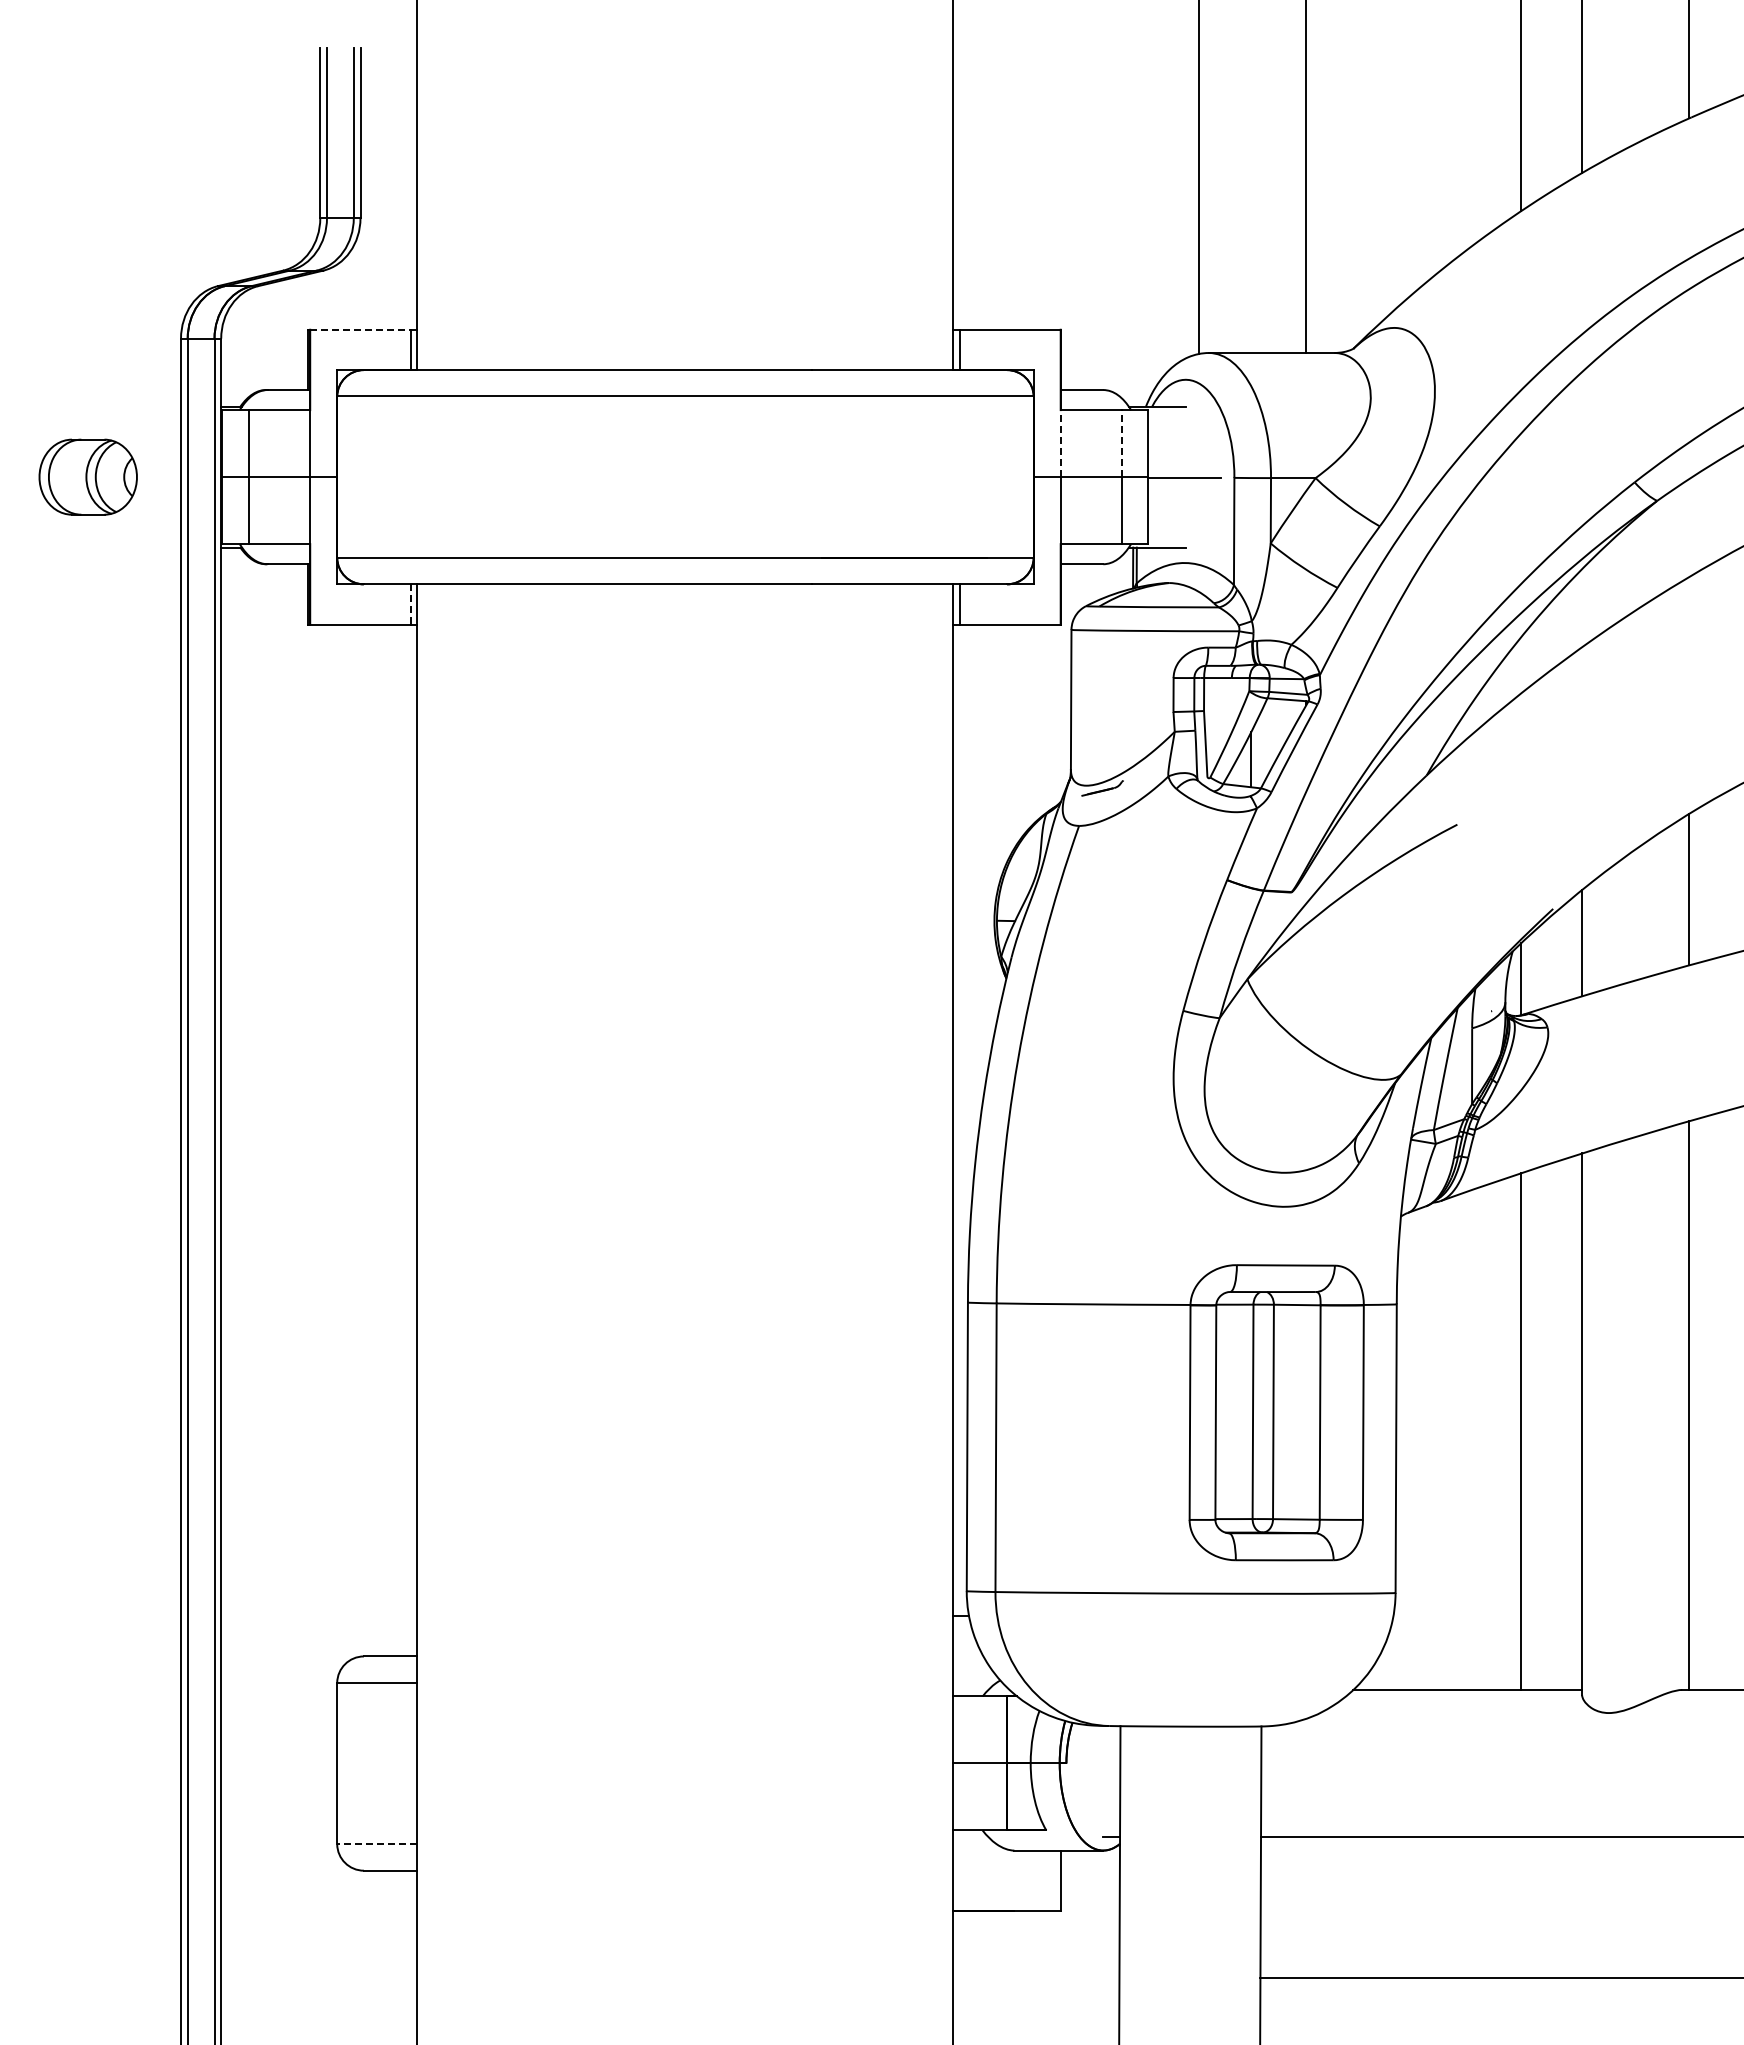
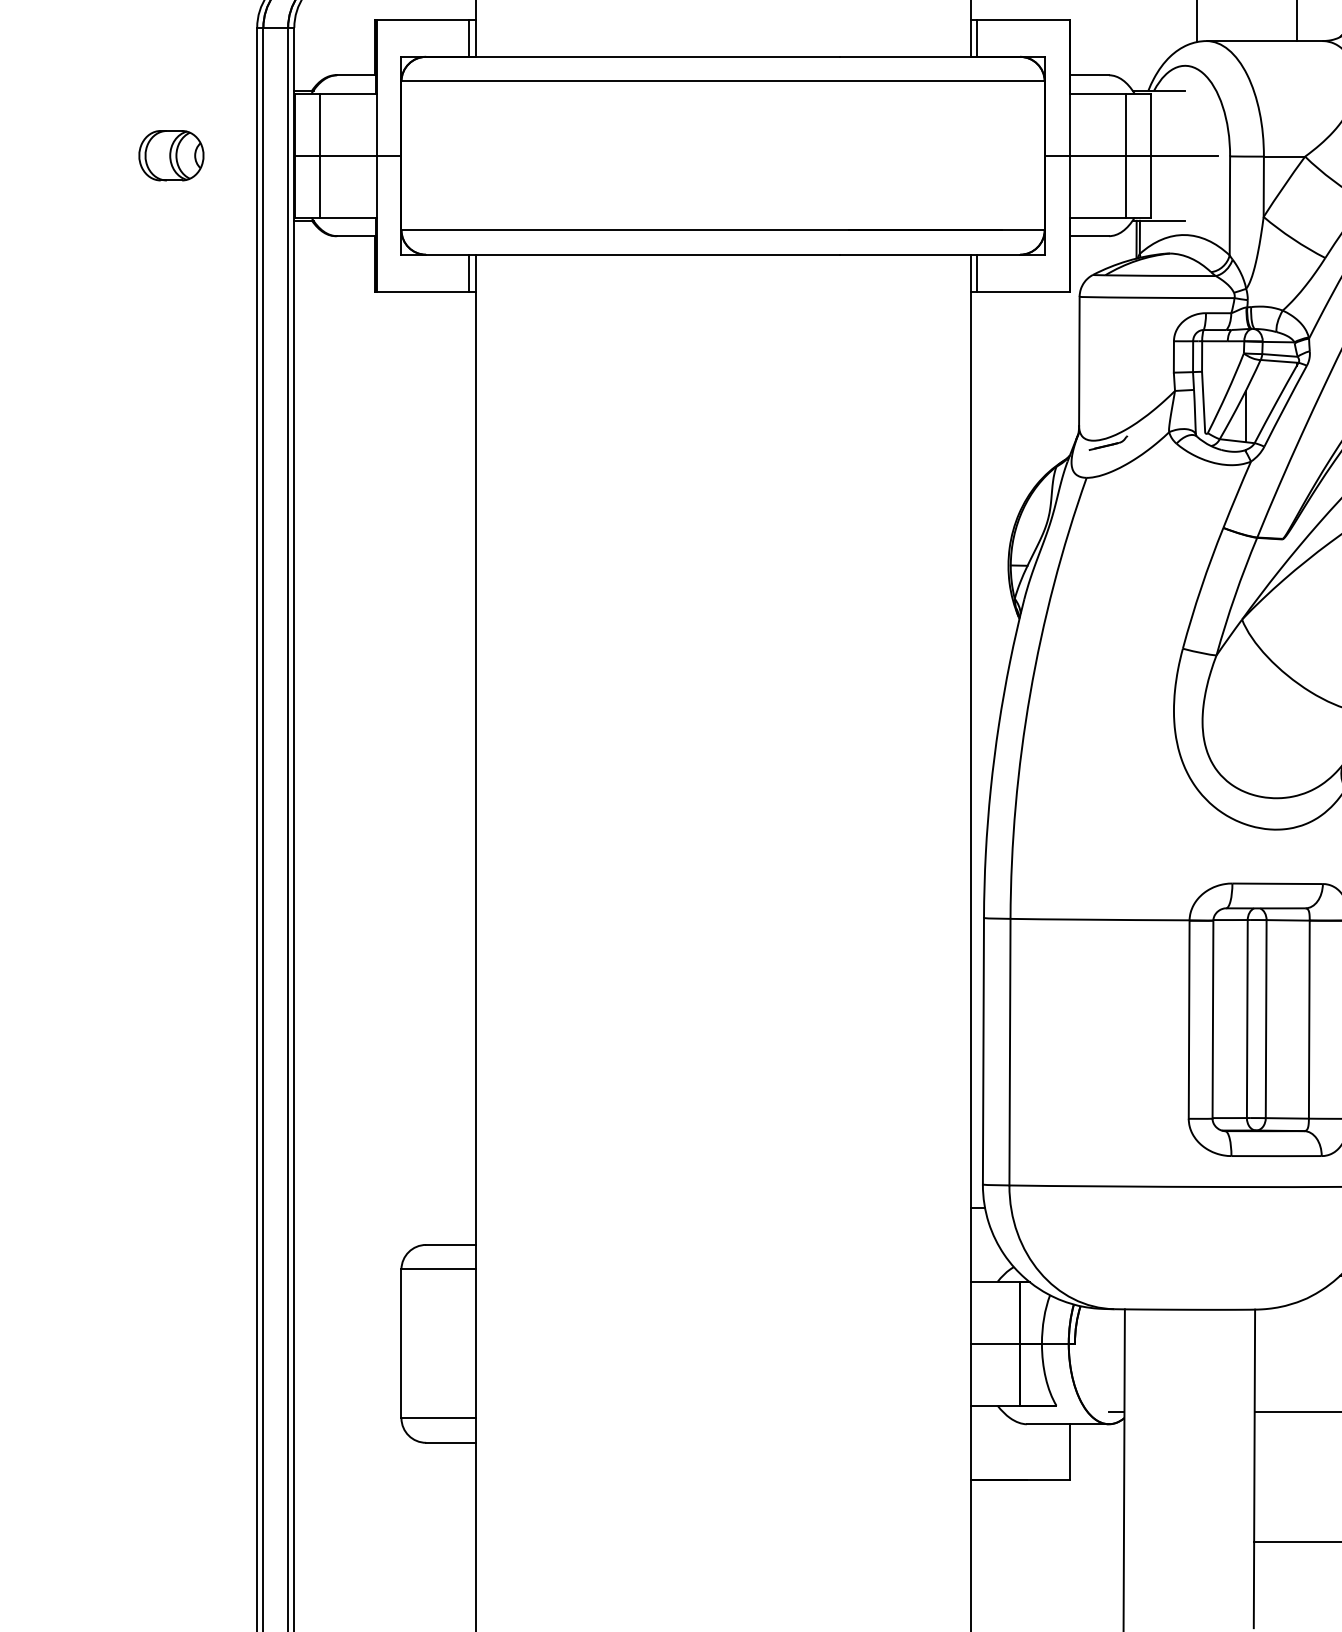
line: (360, 329) -> (422, 19), dashed -> solid
line: (1060, 443) -> (1069, 124), dashed -> solid
line: (1121, 443) -> (1125, 124), dashed -> solid
part: (87, 476) -> (170, 155), size x0.71
line: (410, 604) -> (469, 273), dashed -> solid
line: (376, 1844) -> (437, 1418), dashed -> solid

